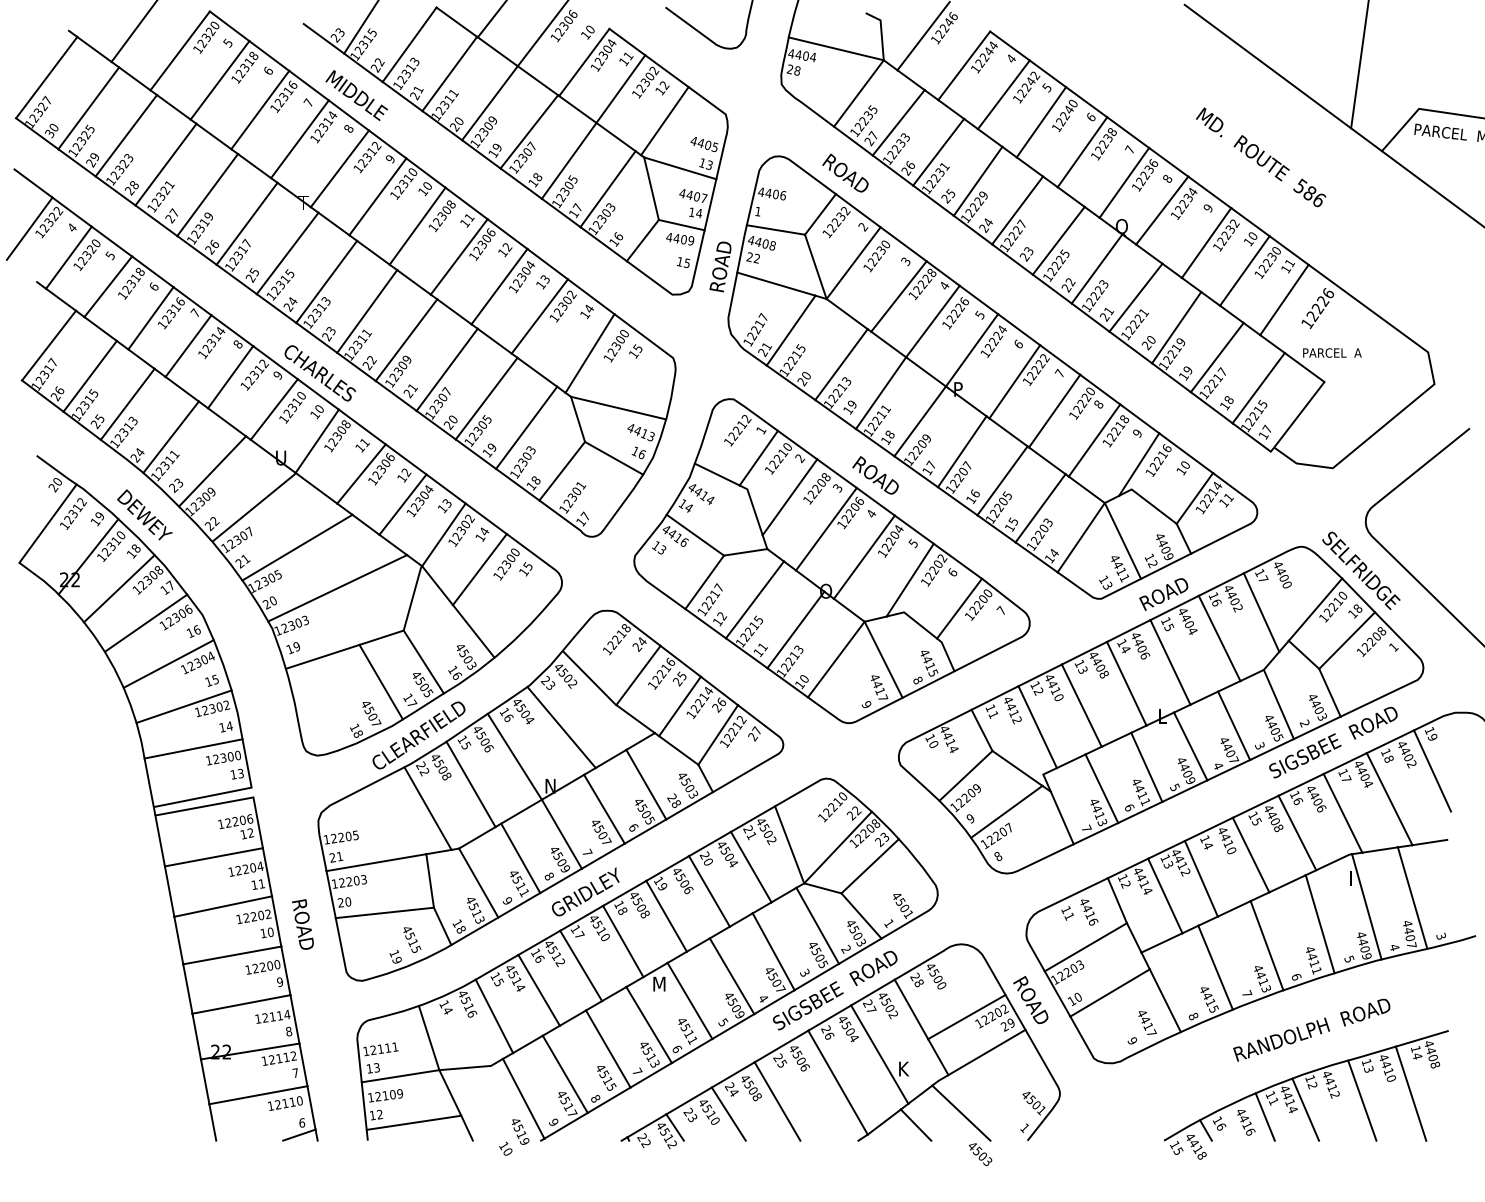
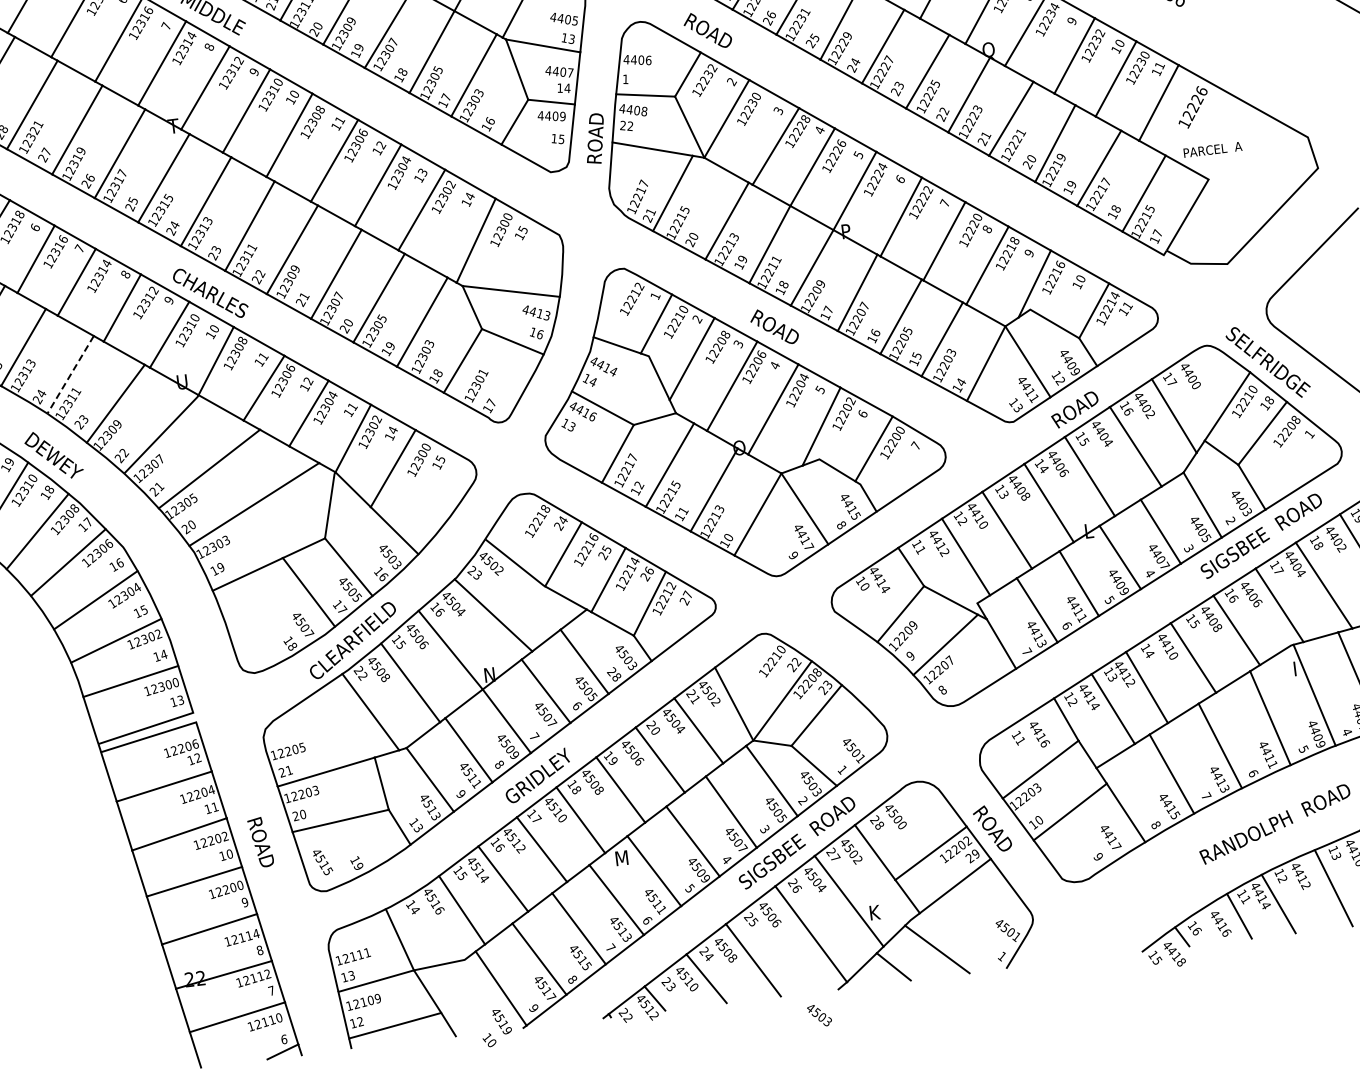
line: (170, 437) -> (70, 375), solid -> dashed
text: (447, 503) -> (352, 406), 13 -> 11
text: (460, 929) -> (417, 828), 18 -> 13
text: (412, 939) -> (323, 861), moved
text: (980, 1154) -> (819, 1015), moved

